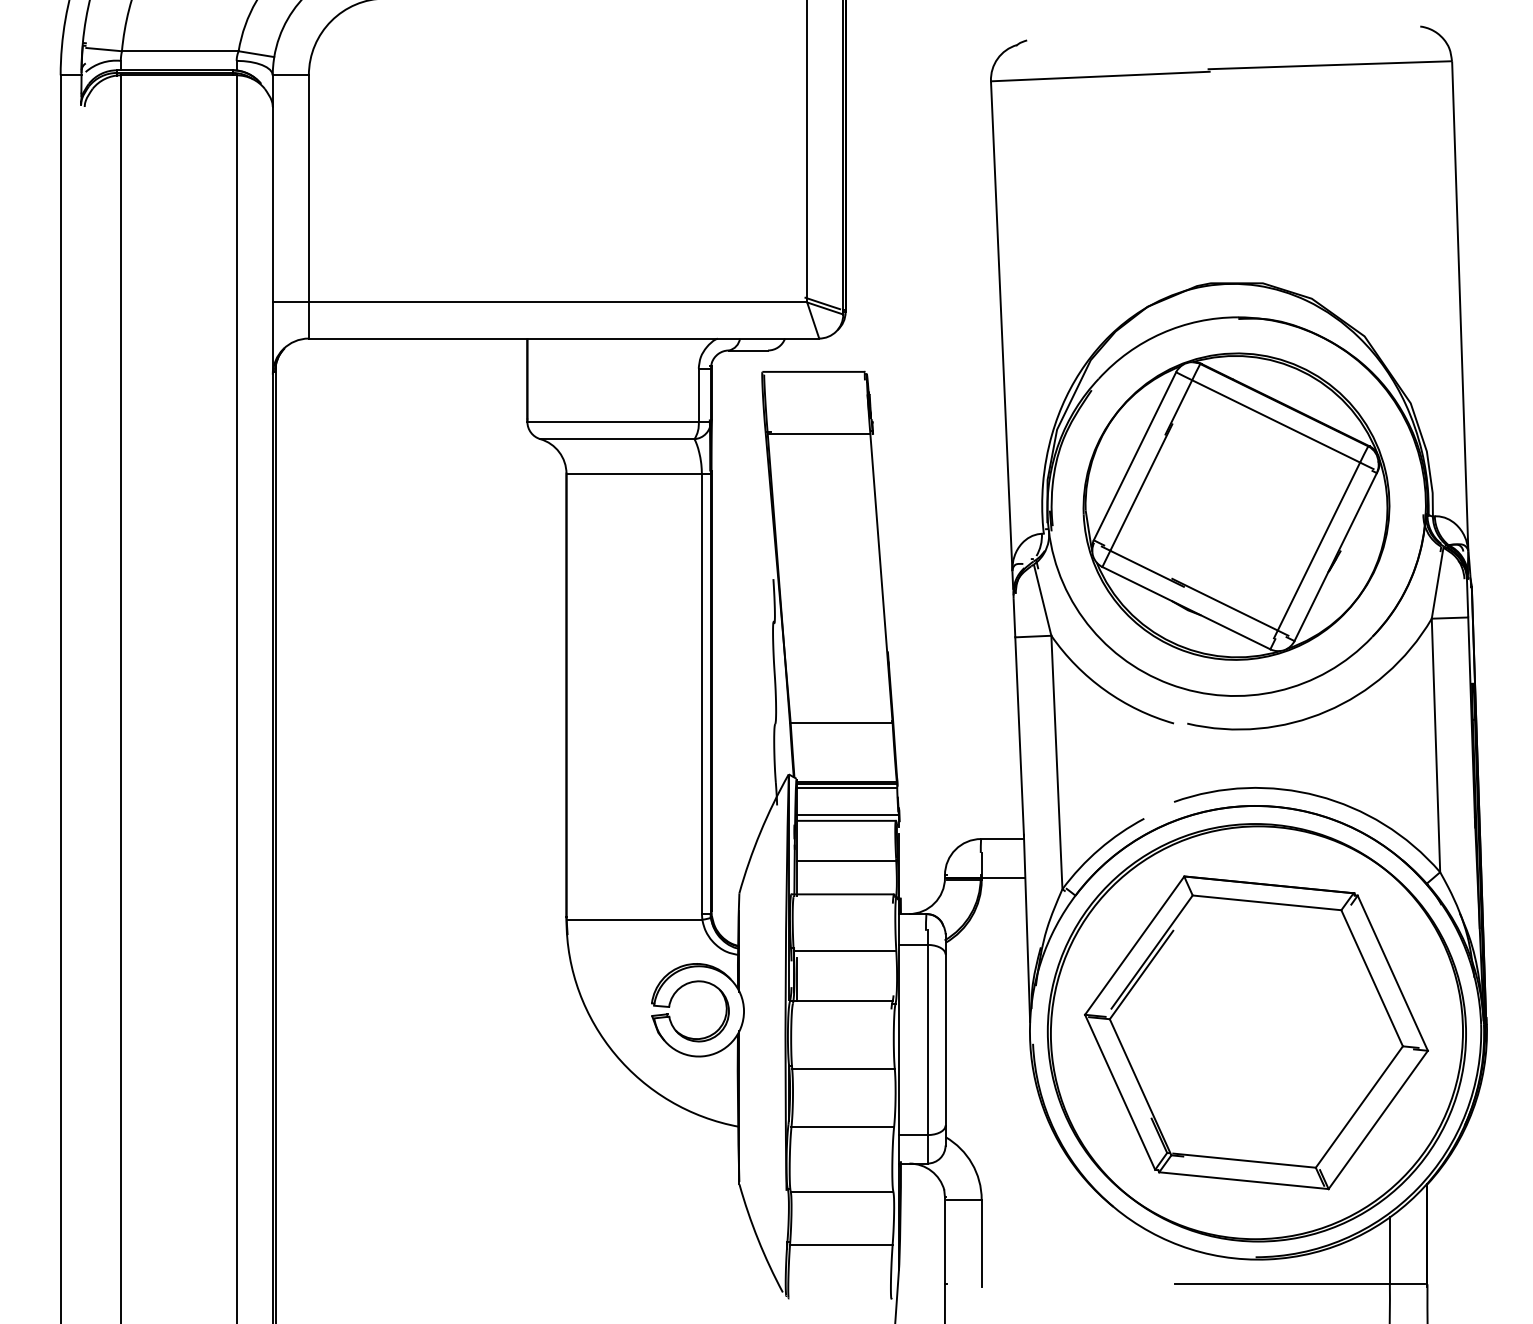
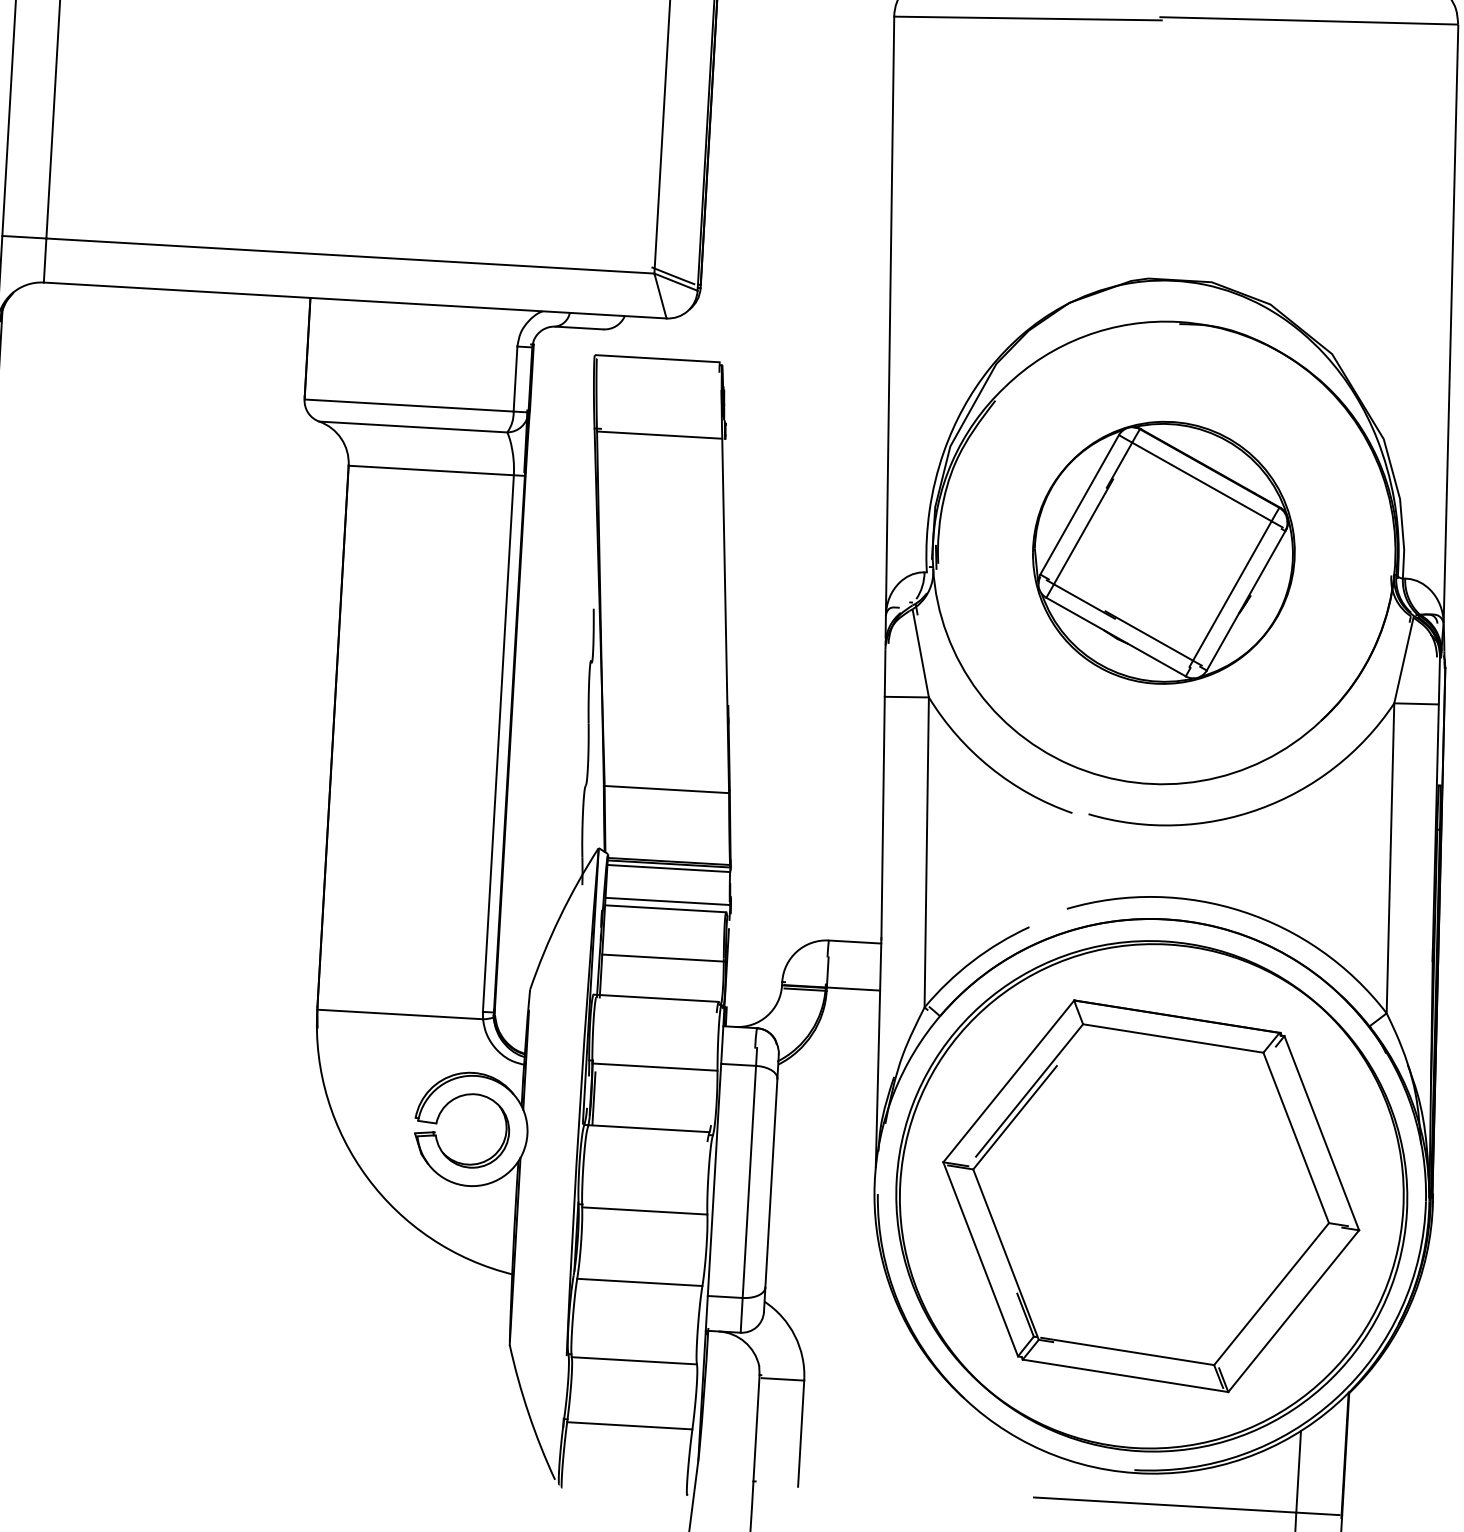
part: (1236, 506) -> (1163, 552), size x0.7

